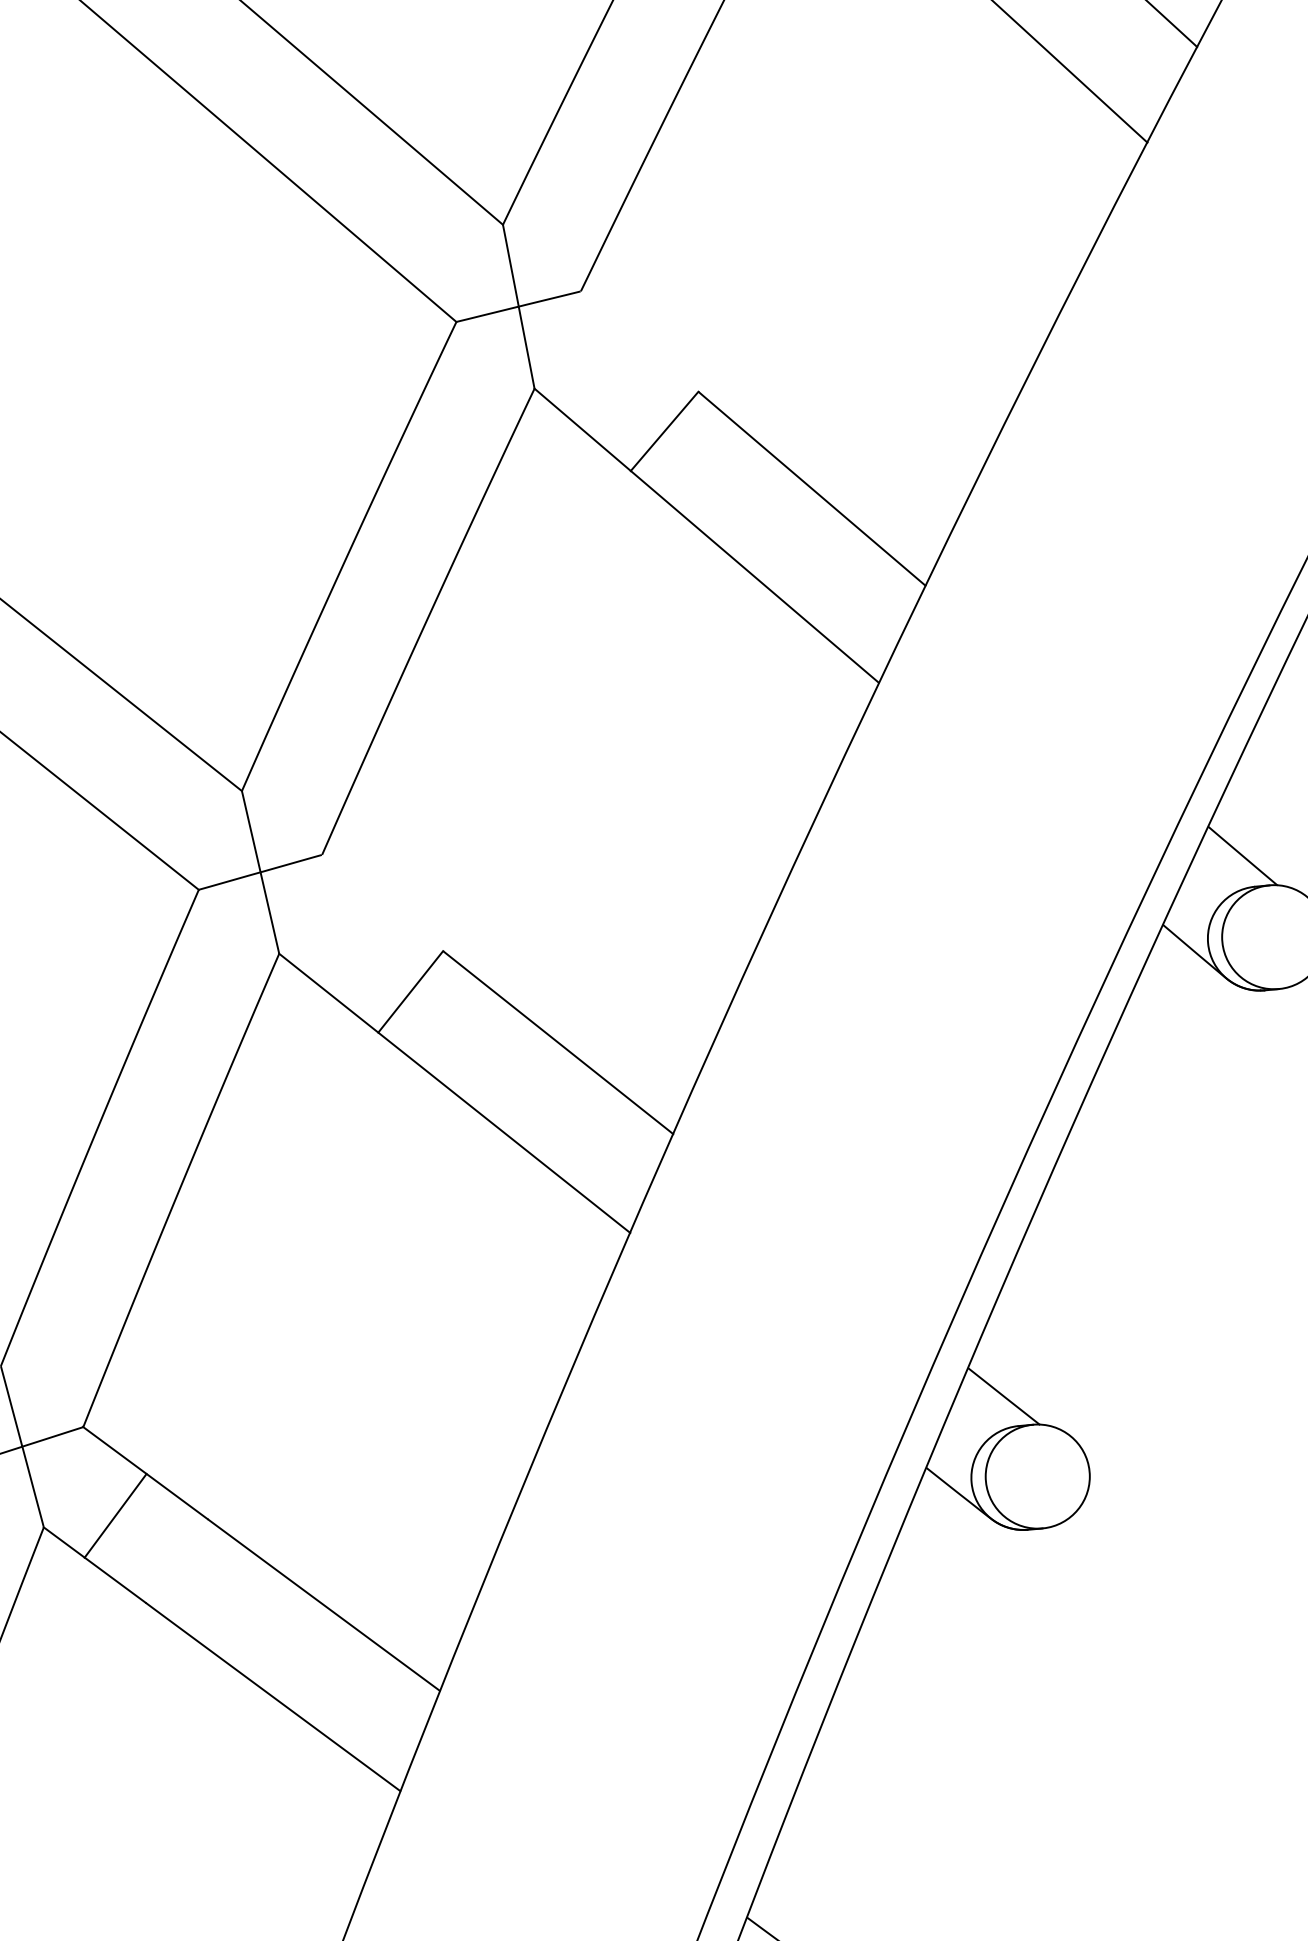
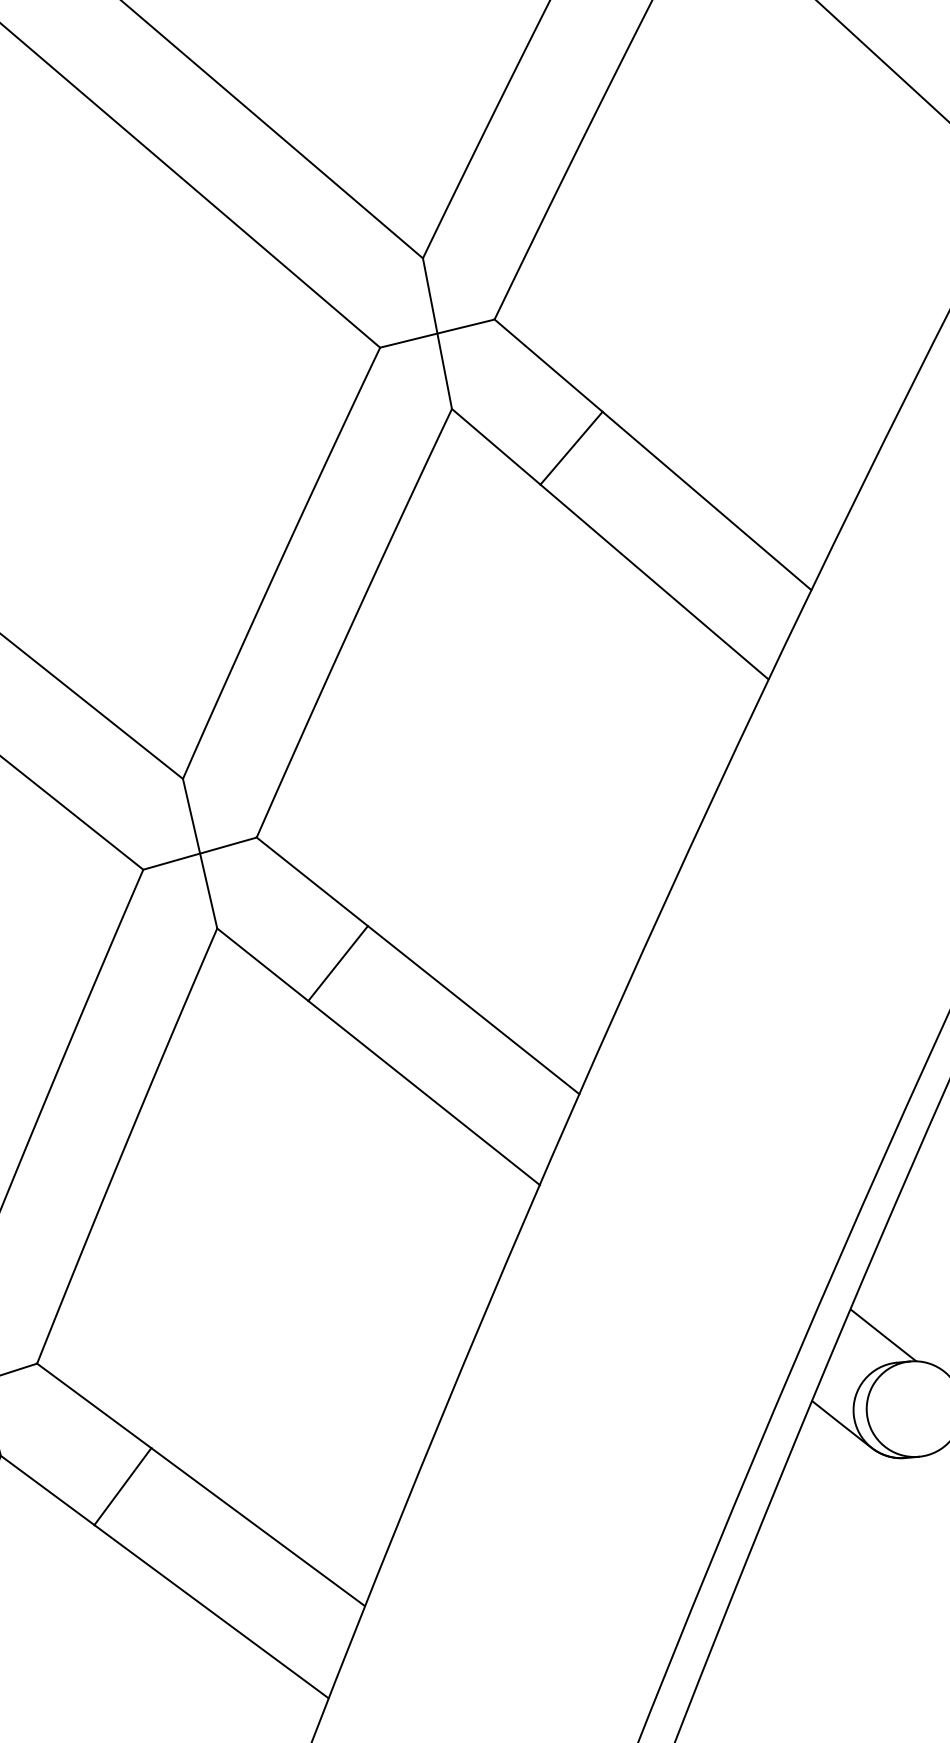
line: (639, 341) -> (548, 365), added
line: (382, 902) -> (312, 881), added
line: (115, 1515) -> (122, 1486), moved

